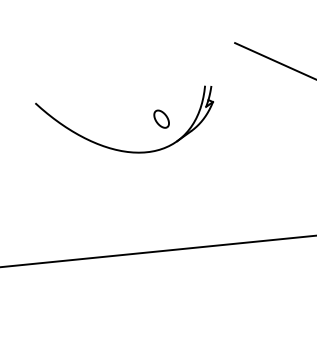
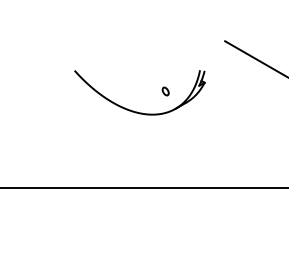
part: (161, 119) -> (165, 91), size x0.6

